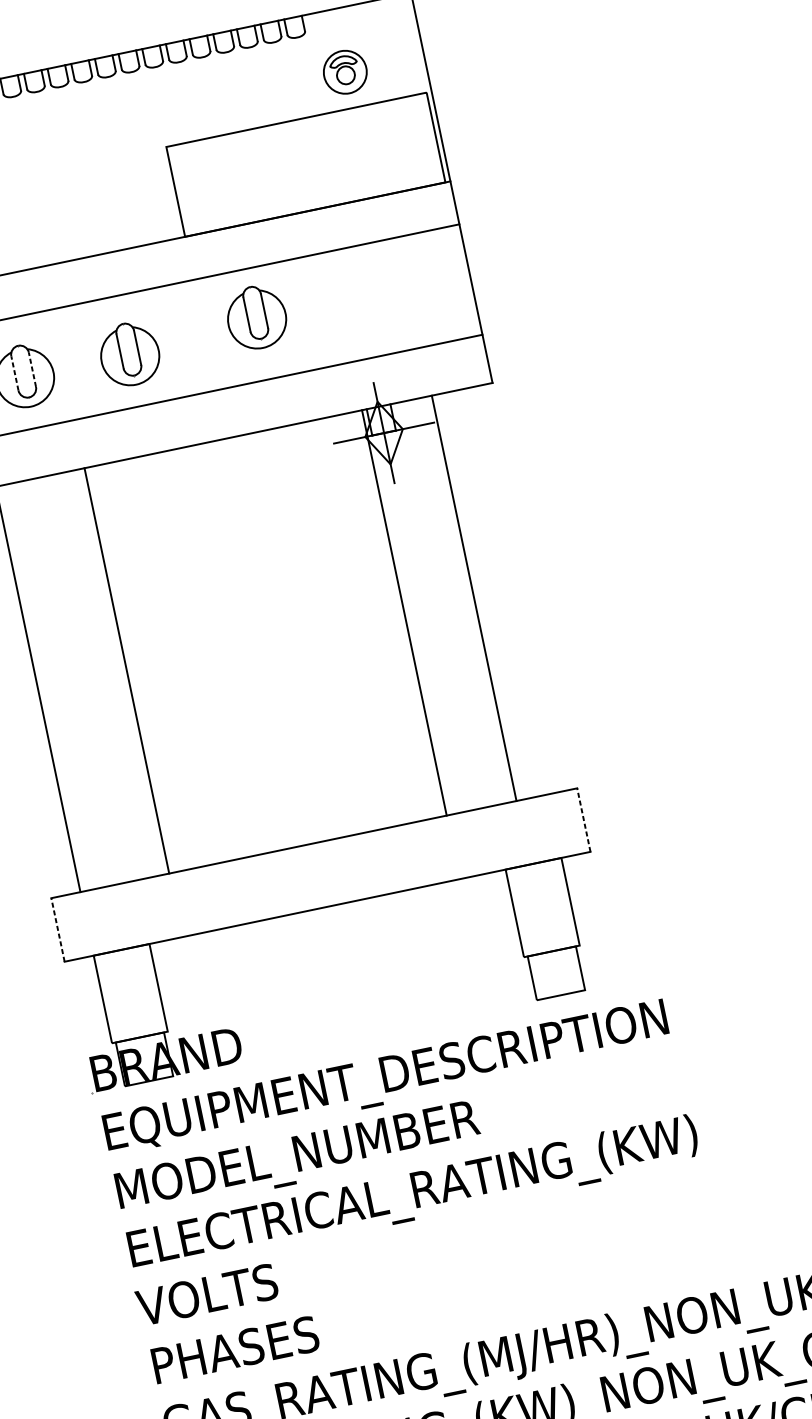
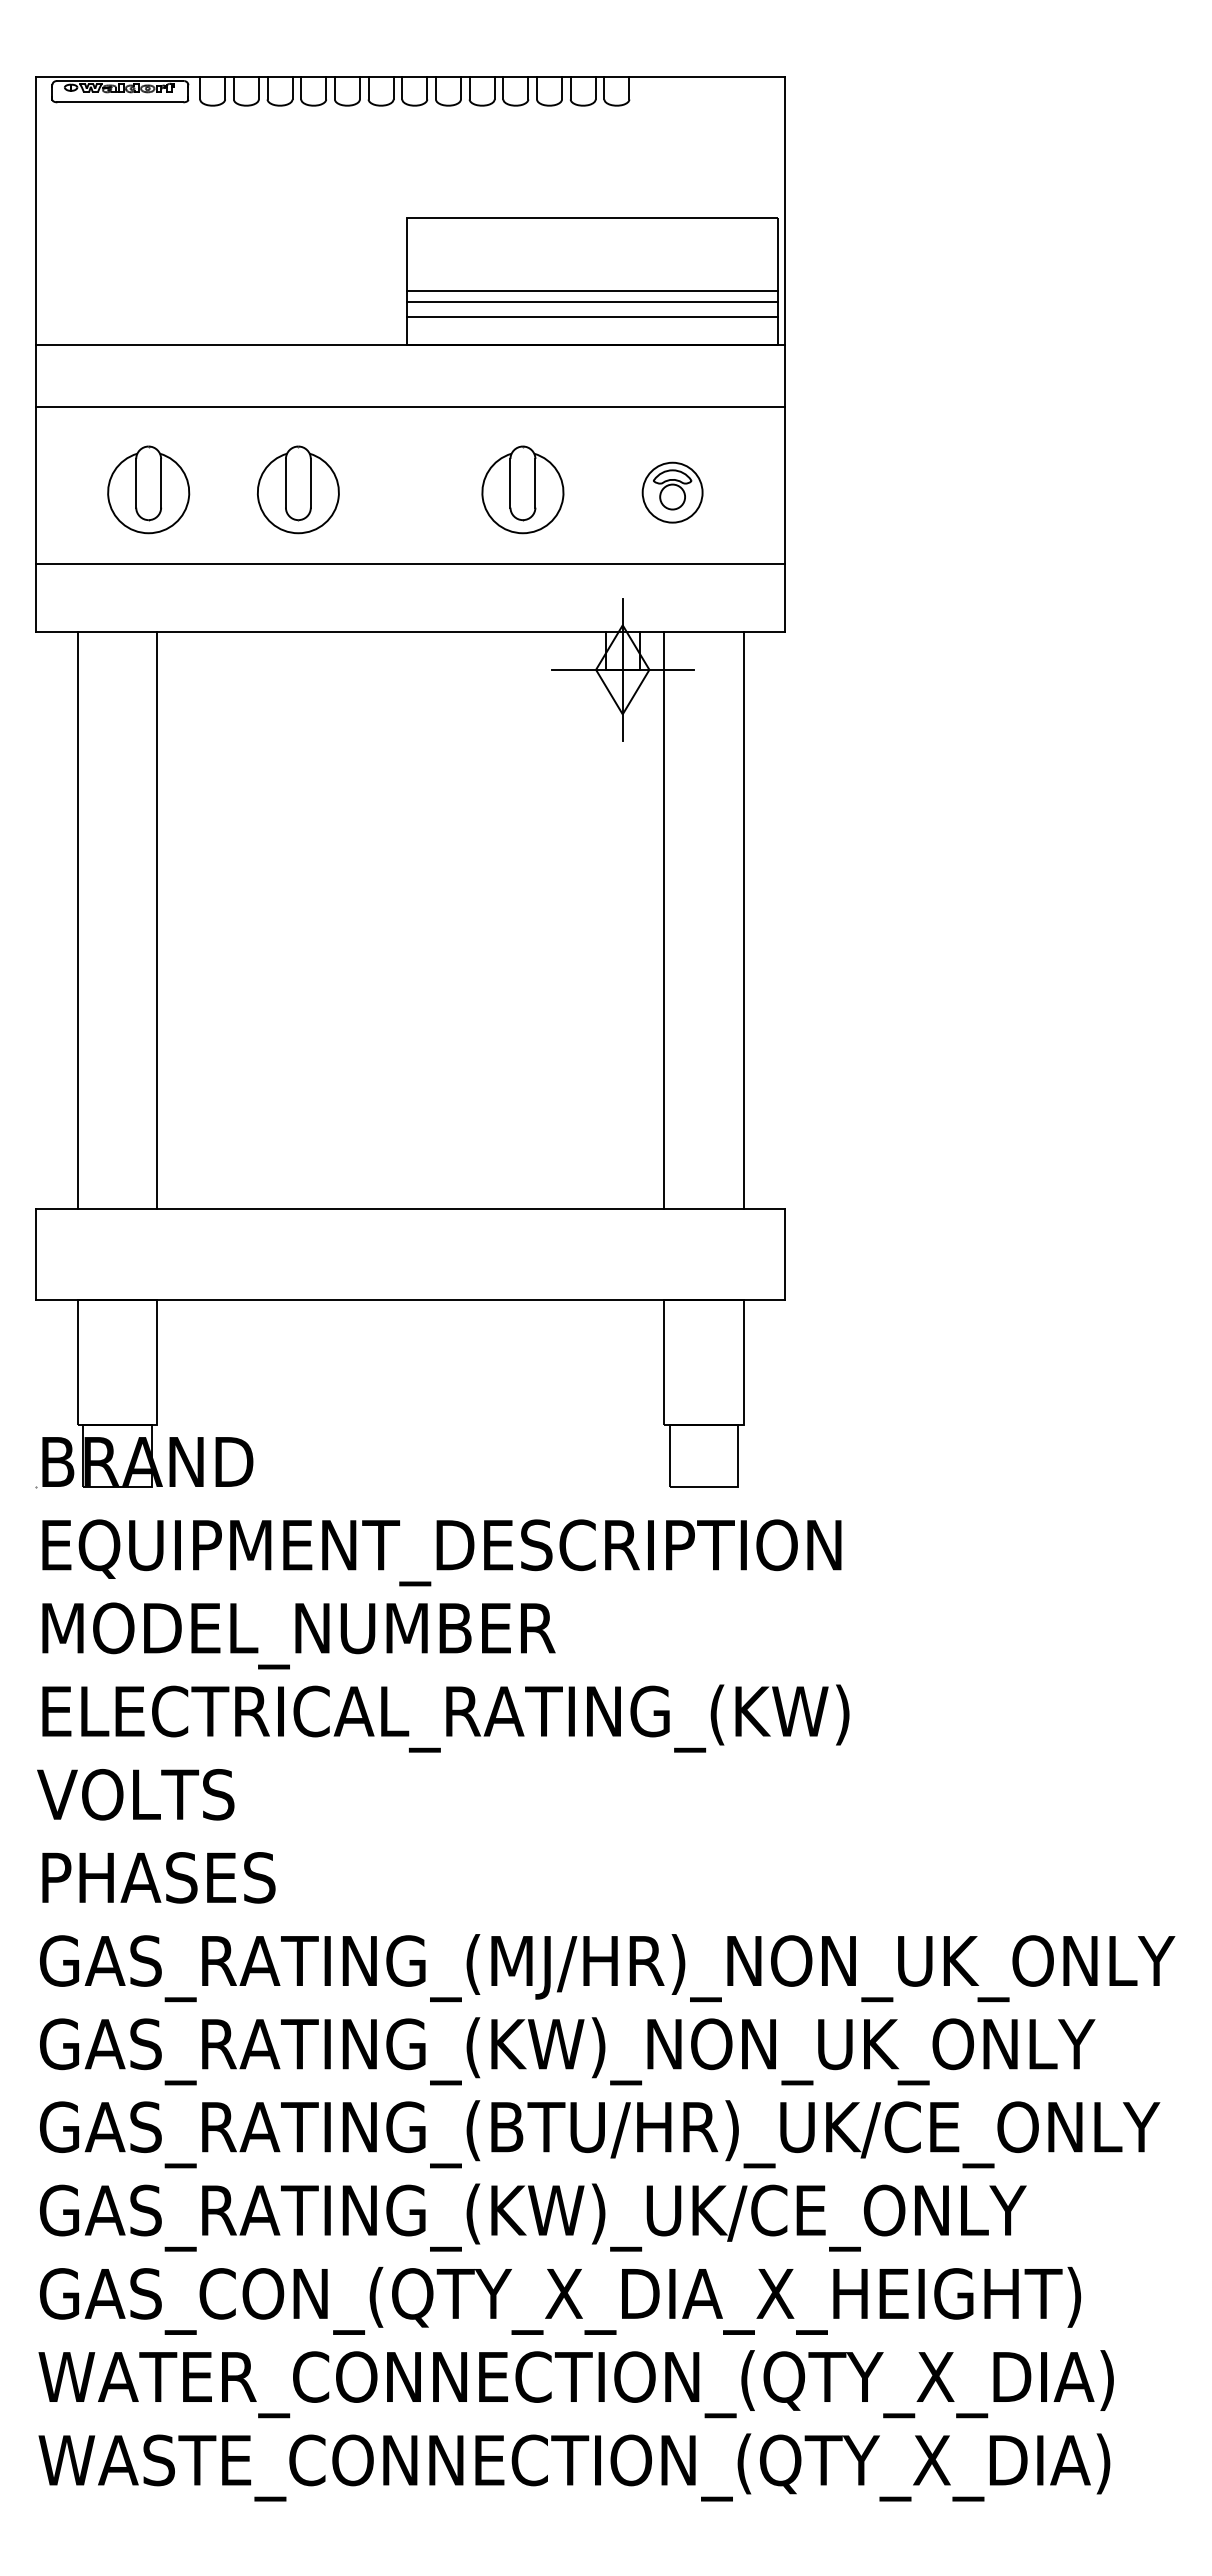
part: (345, 72) -> (672, 492), moved
line: (307, 171) -> (592, 291), added
line: (308, 179) -> (592, 302), added
line: (310, 189) -> (592, 316), added
part: (256, 317) -> (522, 489), moved
line: (32, 369) -> (161, 482), dashed -> solid
line: (15, 372) -> (136, 482), dashed -> solid
line: (474, 598) -> (743, 920), moved
line: (404, 612) -> (664, 920), moved
line: (127, 670) -> (157, 920), moved
line: (583, 820) -> (784, 1254), dashed -> solid
line: (58, 929) -> (36, 1254), dashed -> solid

